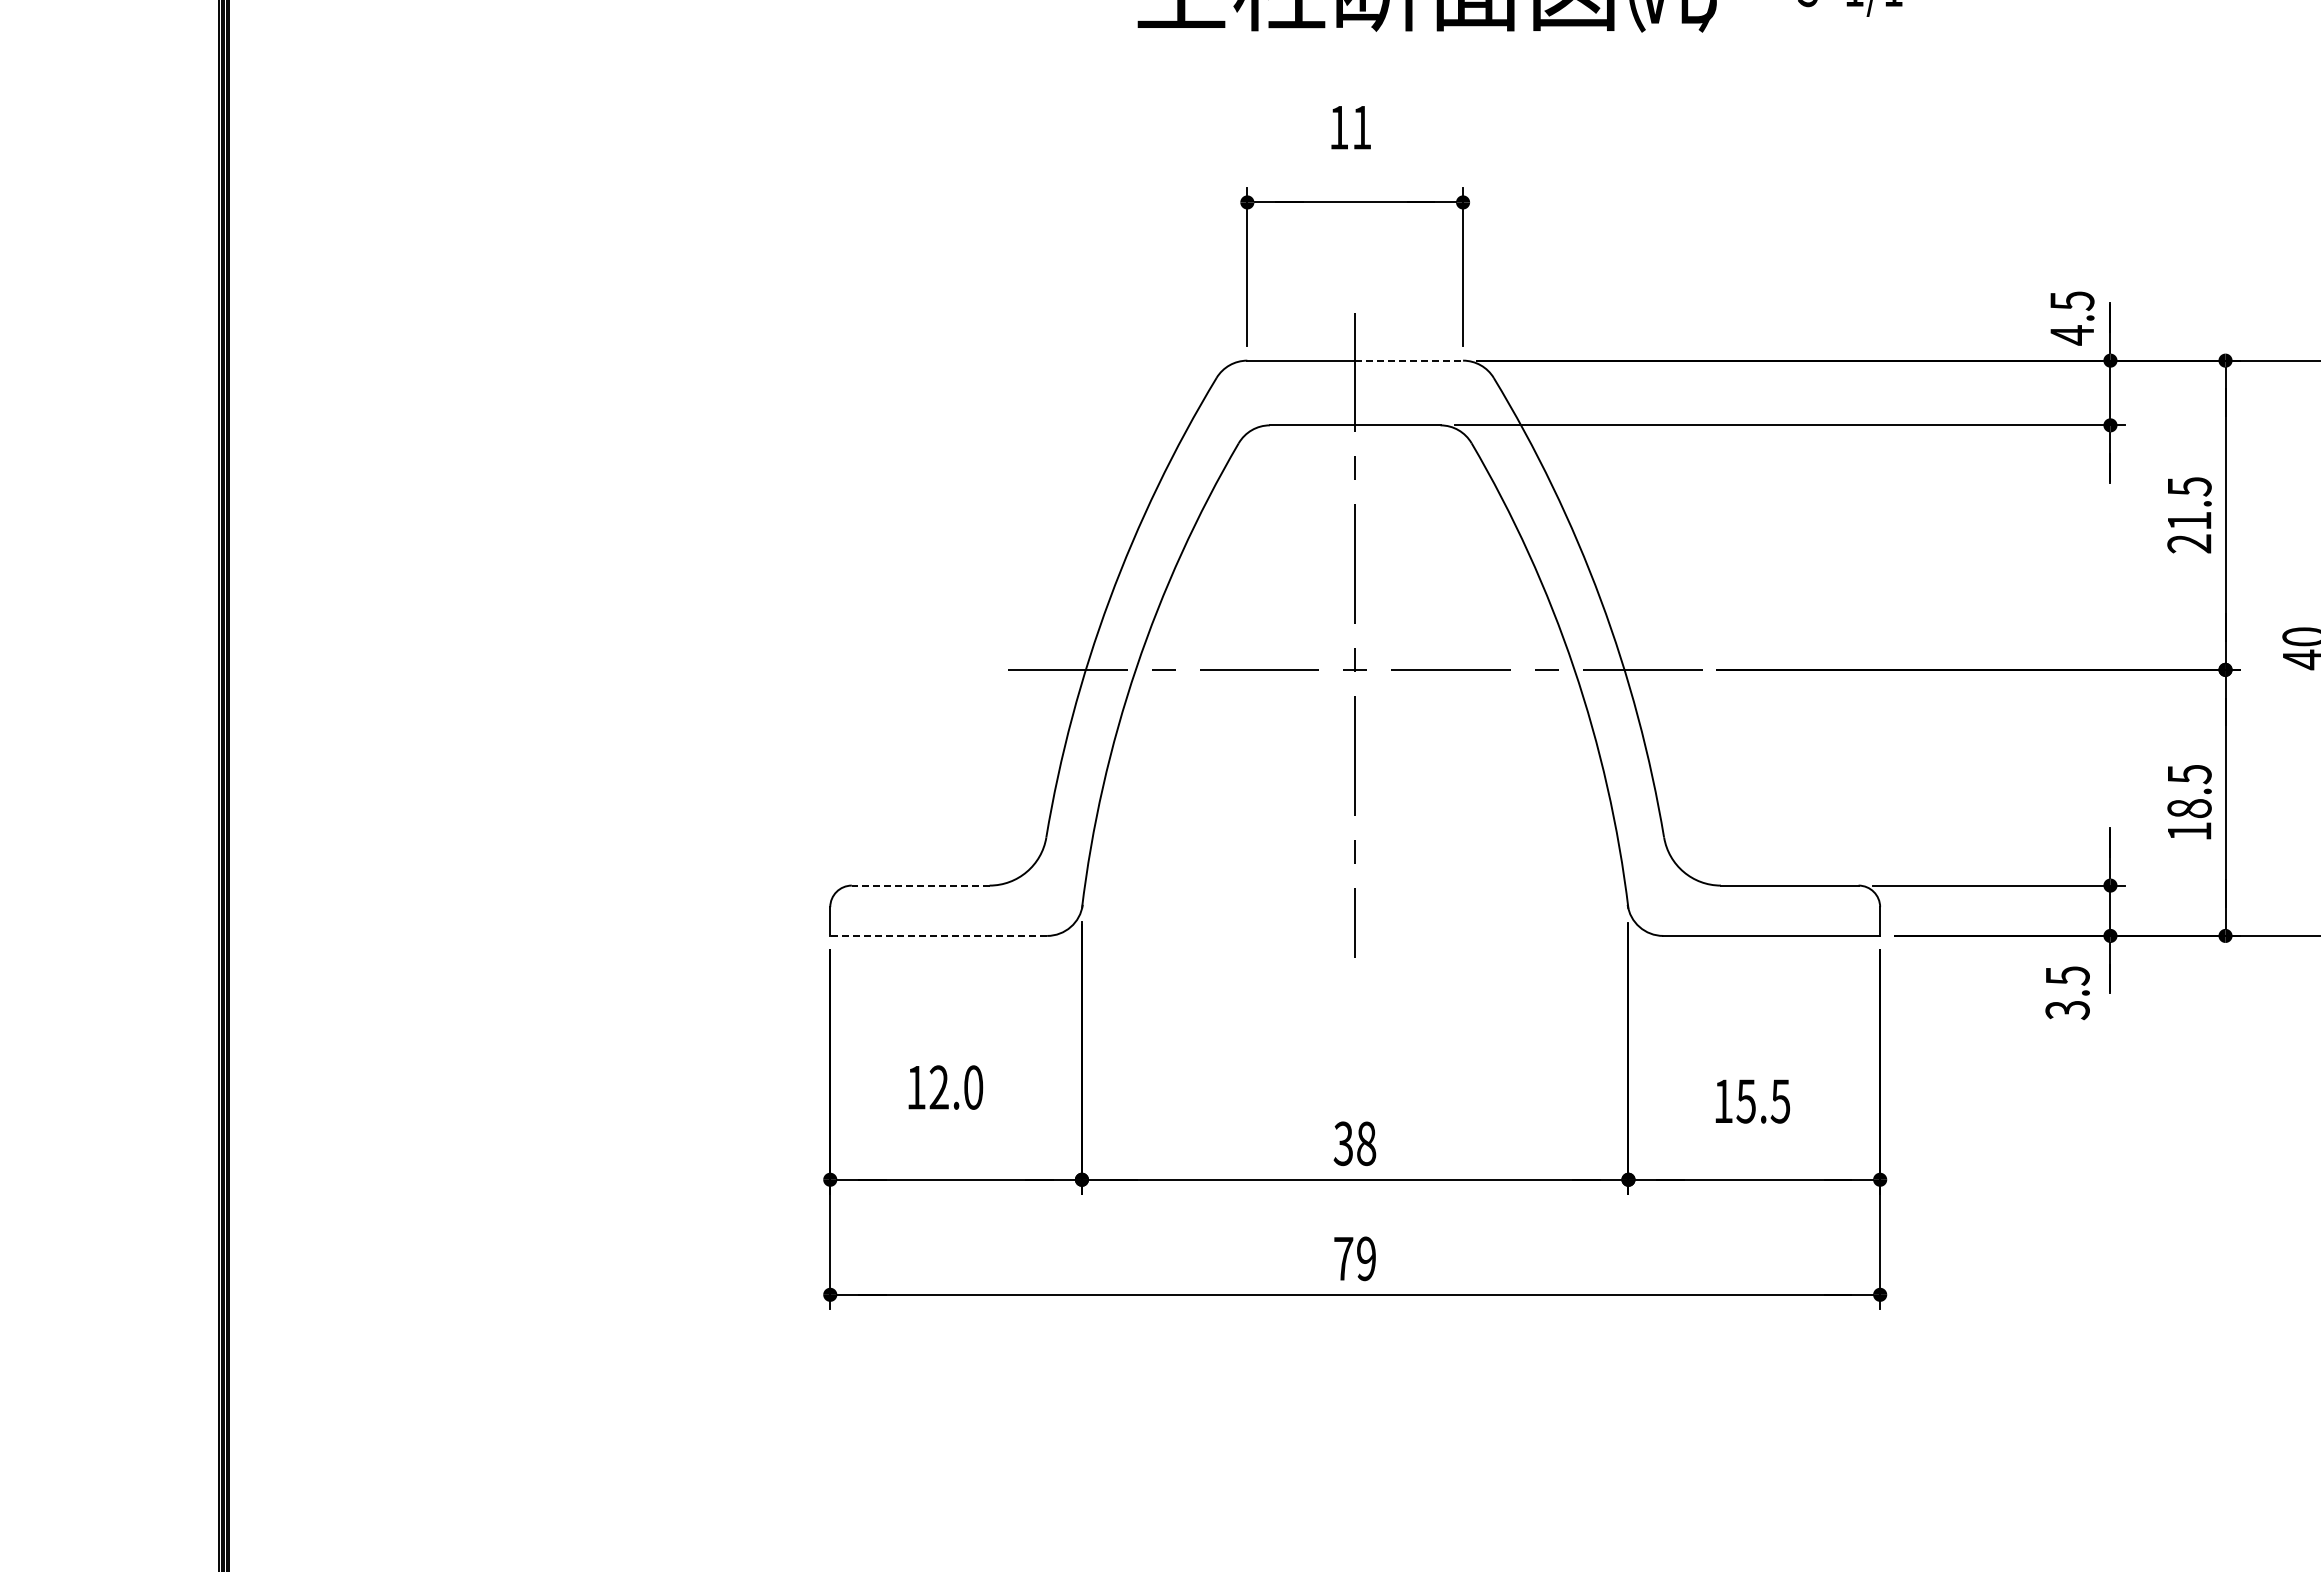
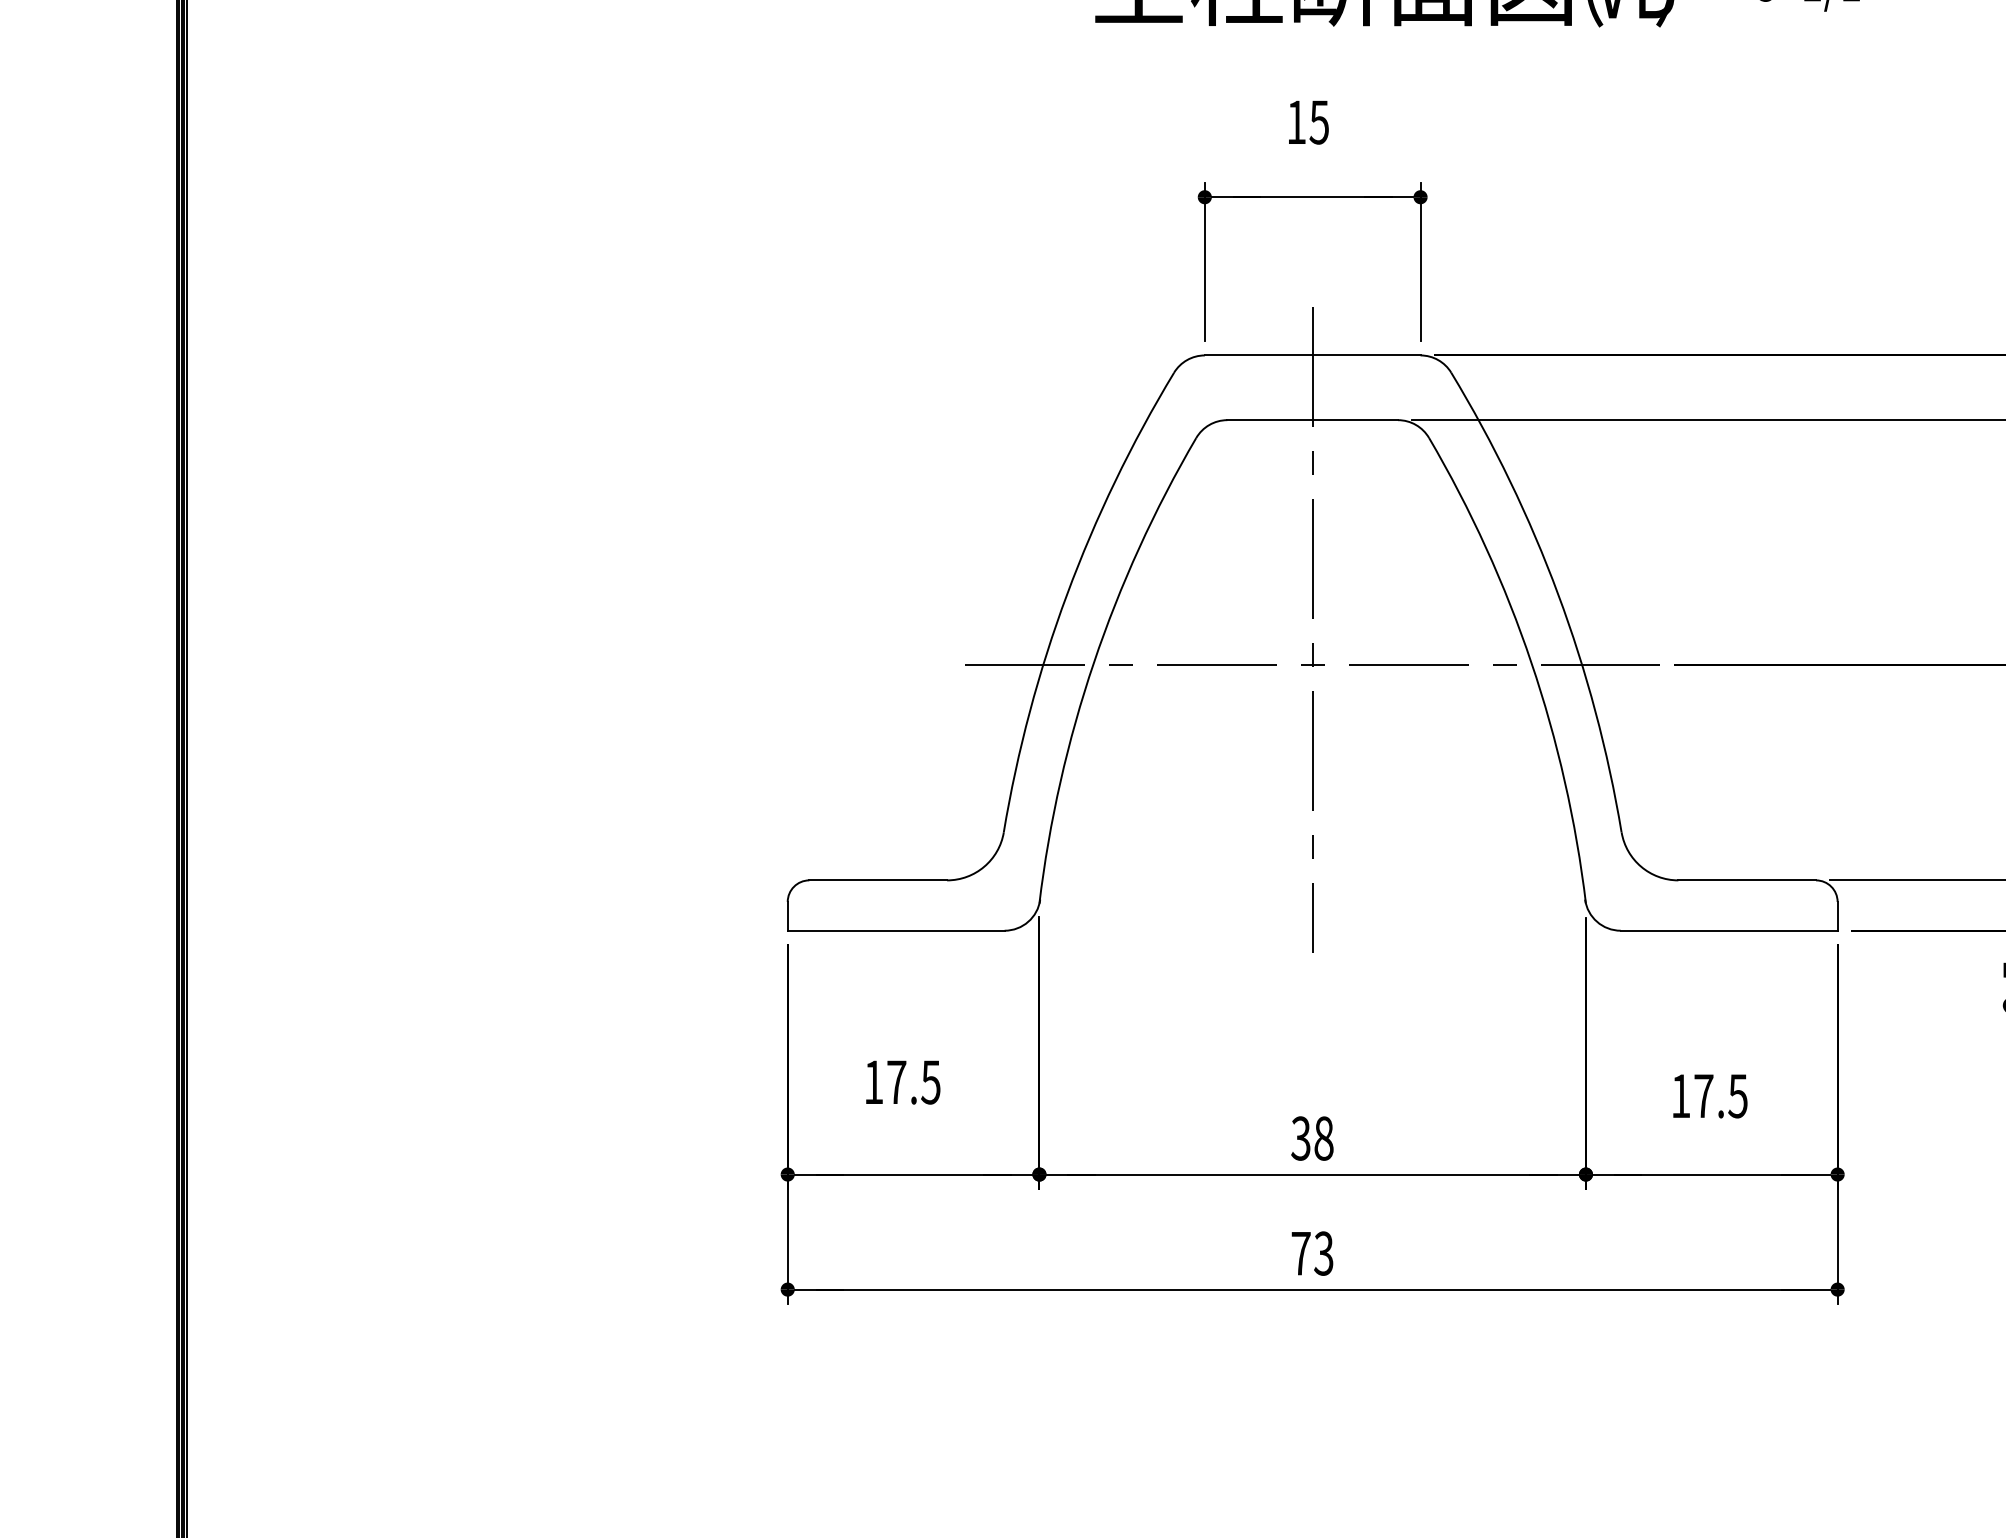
text: (1361, 127) -> (1318, 122), 11 -> 15
line: (1409, 360) -> (1366, 355), dashed -> solid
line: (920, 885) -> (877, 880), dashed -> solid
line: (938, 935) -> (895, 930), dashed -> solid
text: (956, 1087) -> (913, 1082), 12.0 -> 17.5
text: (1745, 1101) -> (1702, 1096), 15.5 -> 17.5
text: (1365, 1258) -> (1322, 1253), 79 -> 73

